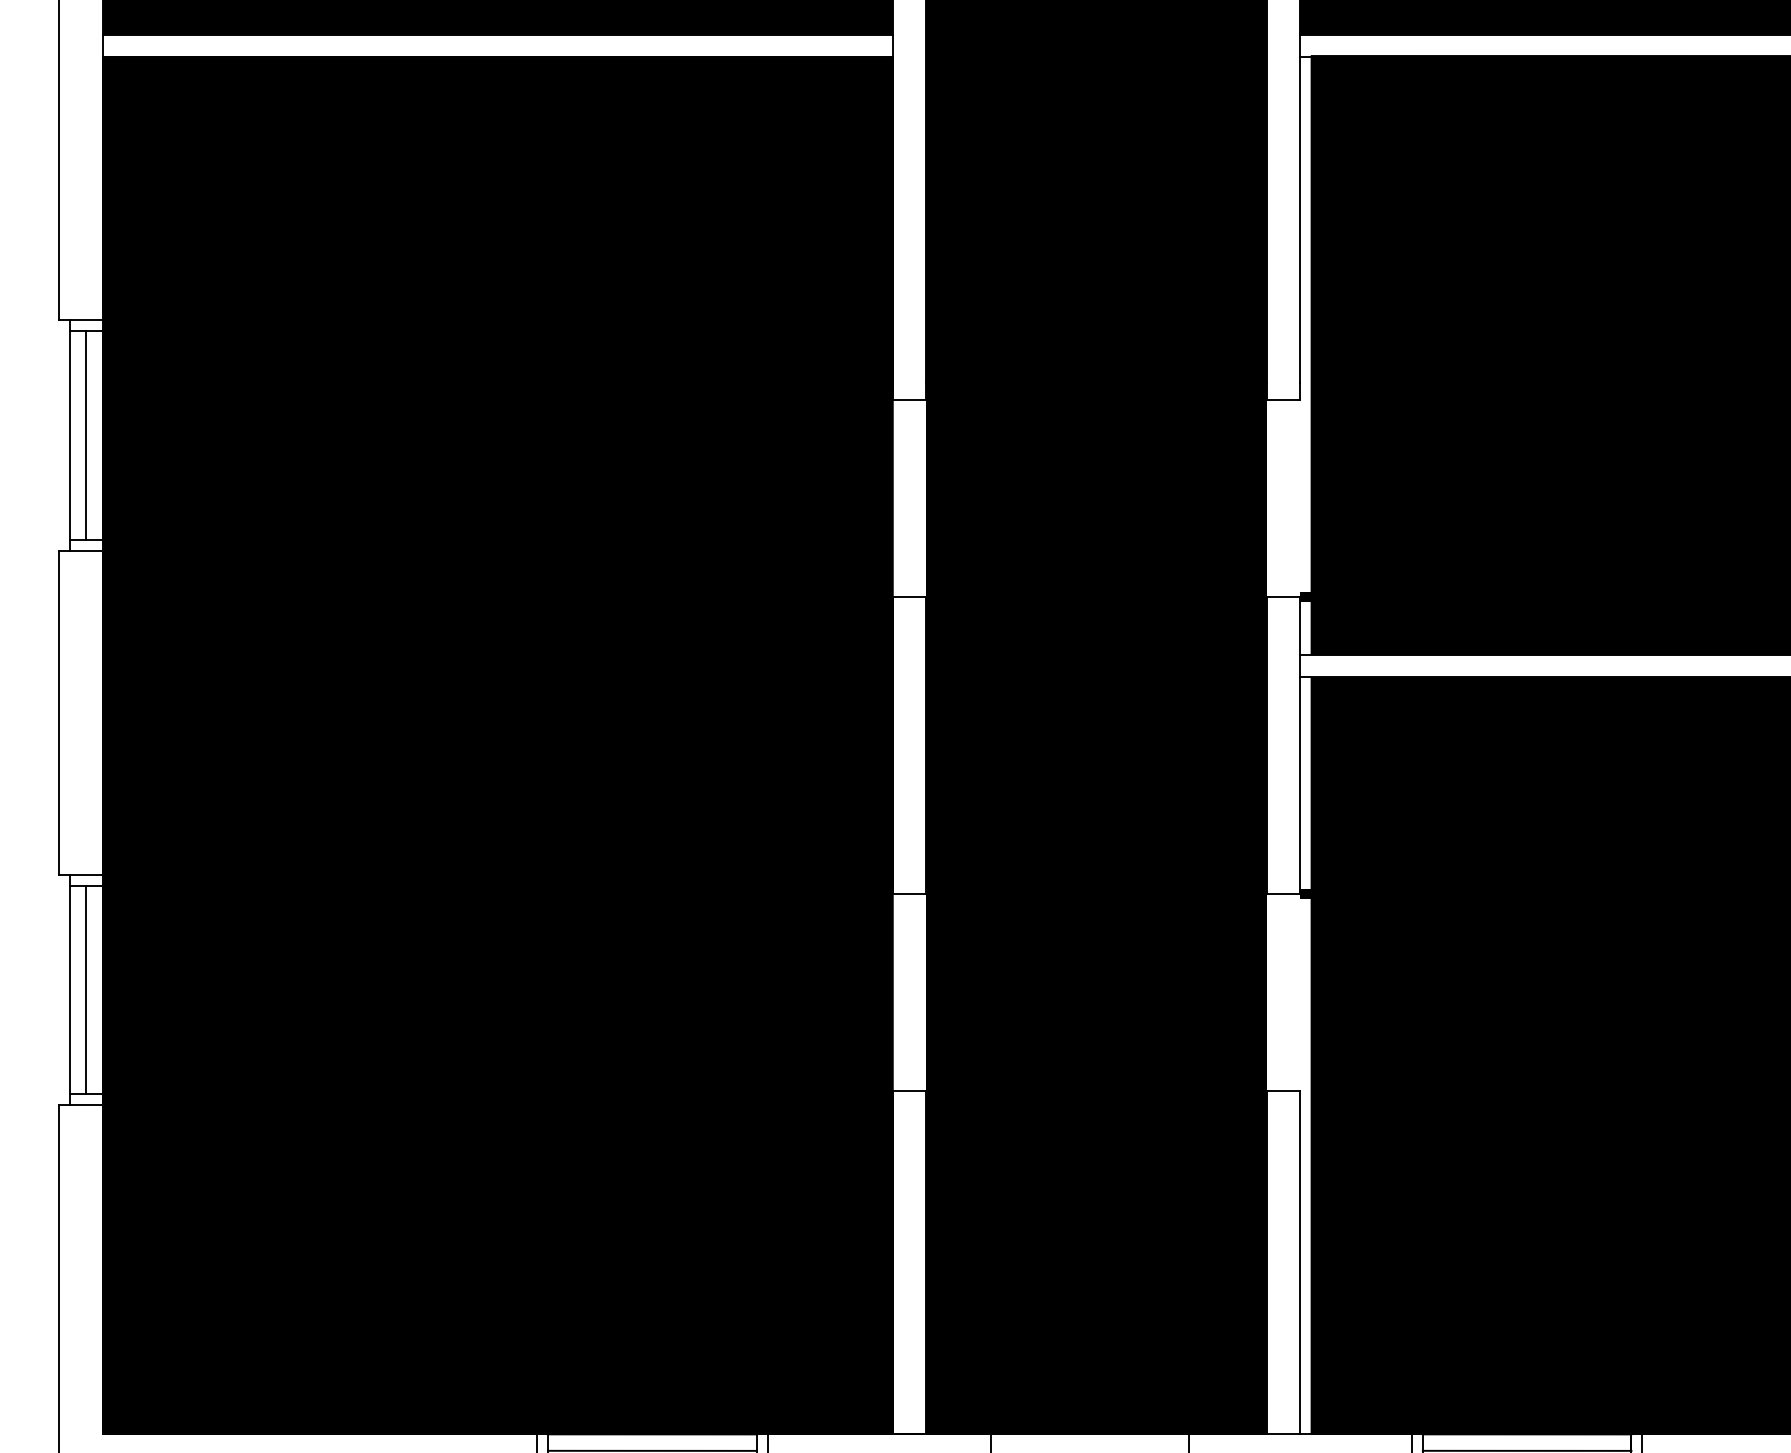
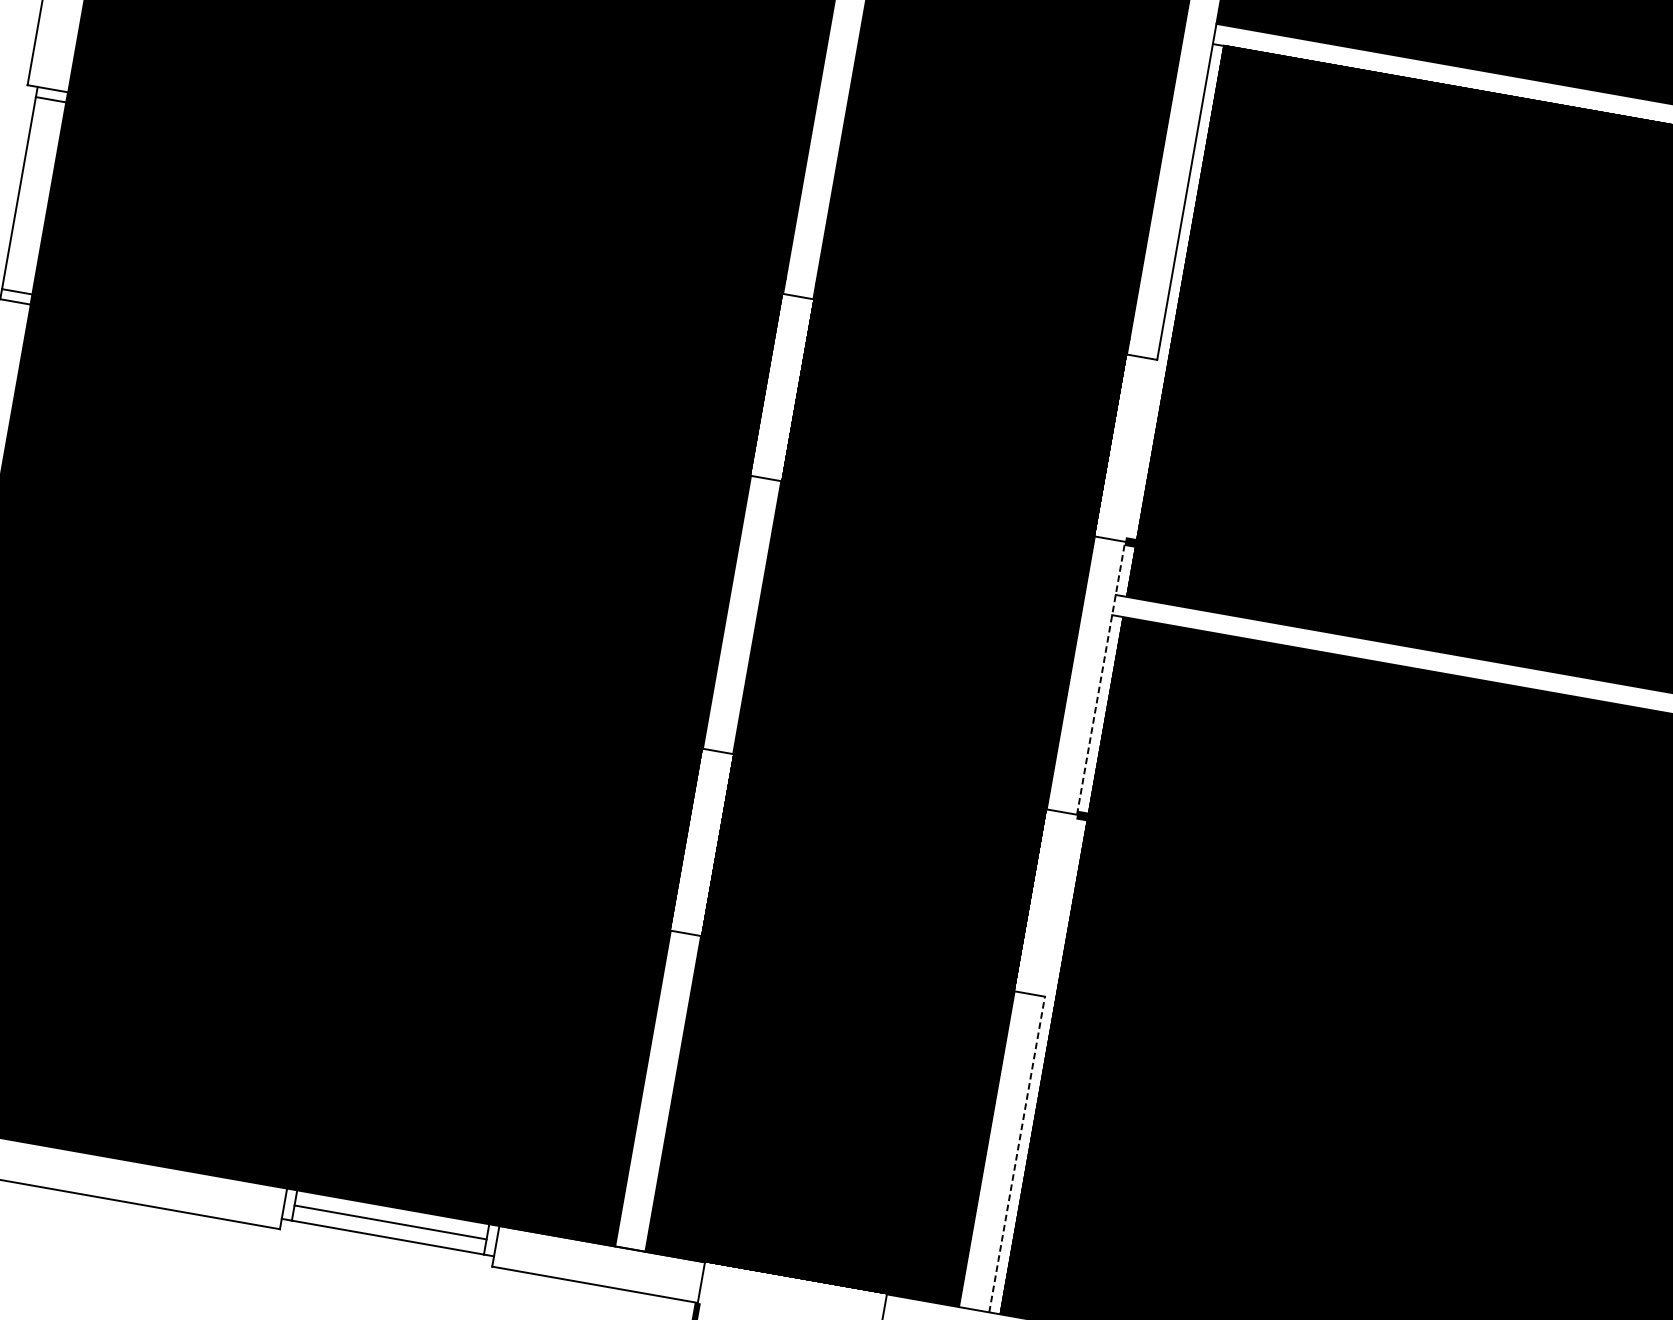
line: (86, 435) -> (34, 195), removed
line: (1299, 745) -> (1100, 678), solid -> dashed
line: (1299, 1262) -> (1017, 1154), solid -> dashed

